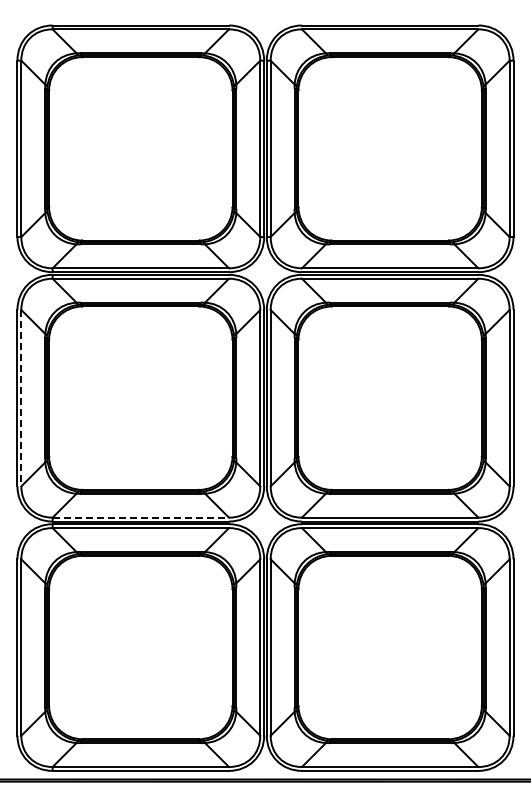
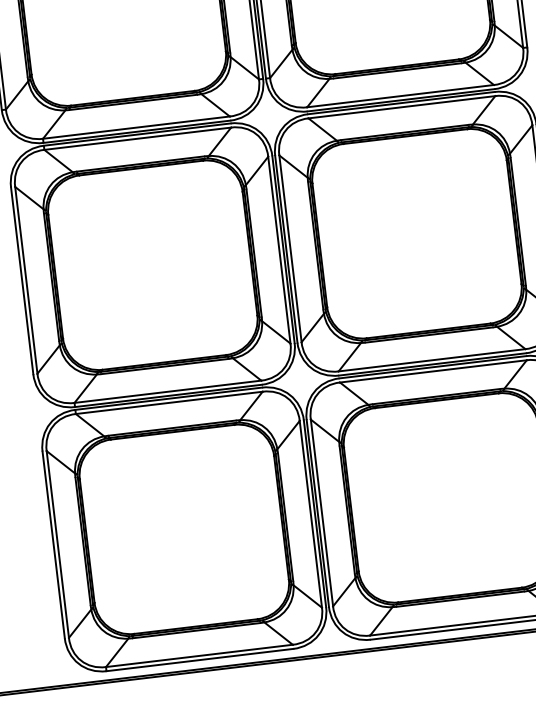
line: (21, 398) -> (26, 280), dashed -> solid
line: (141, 517) -> (168, 391), dashed -> solid

